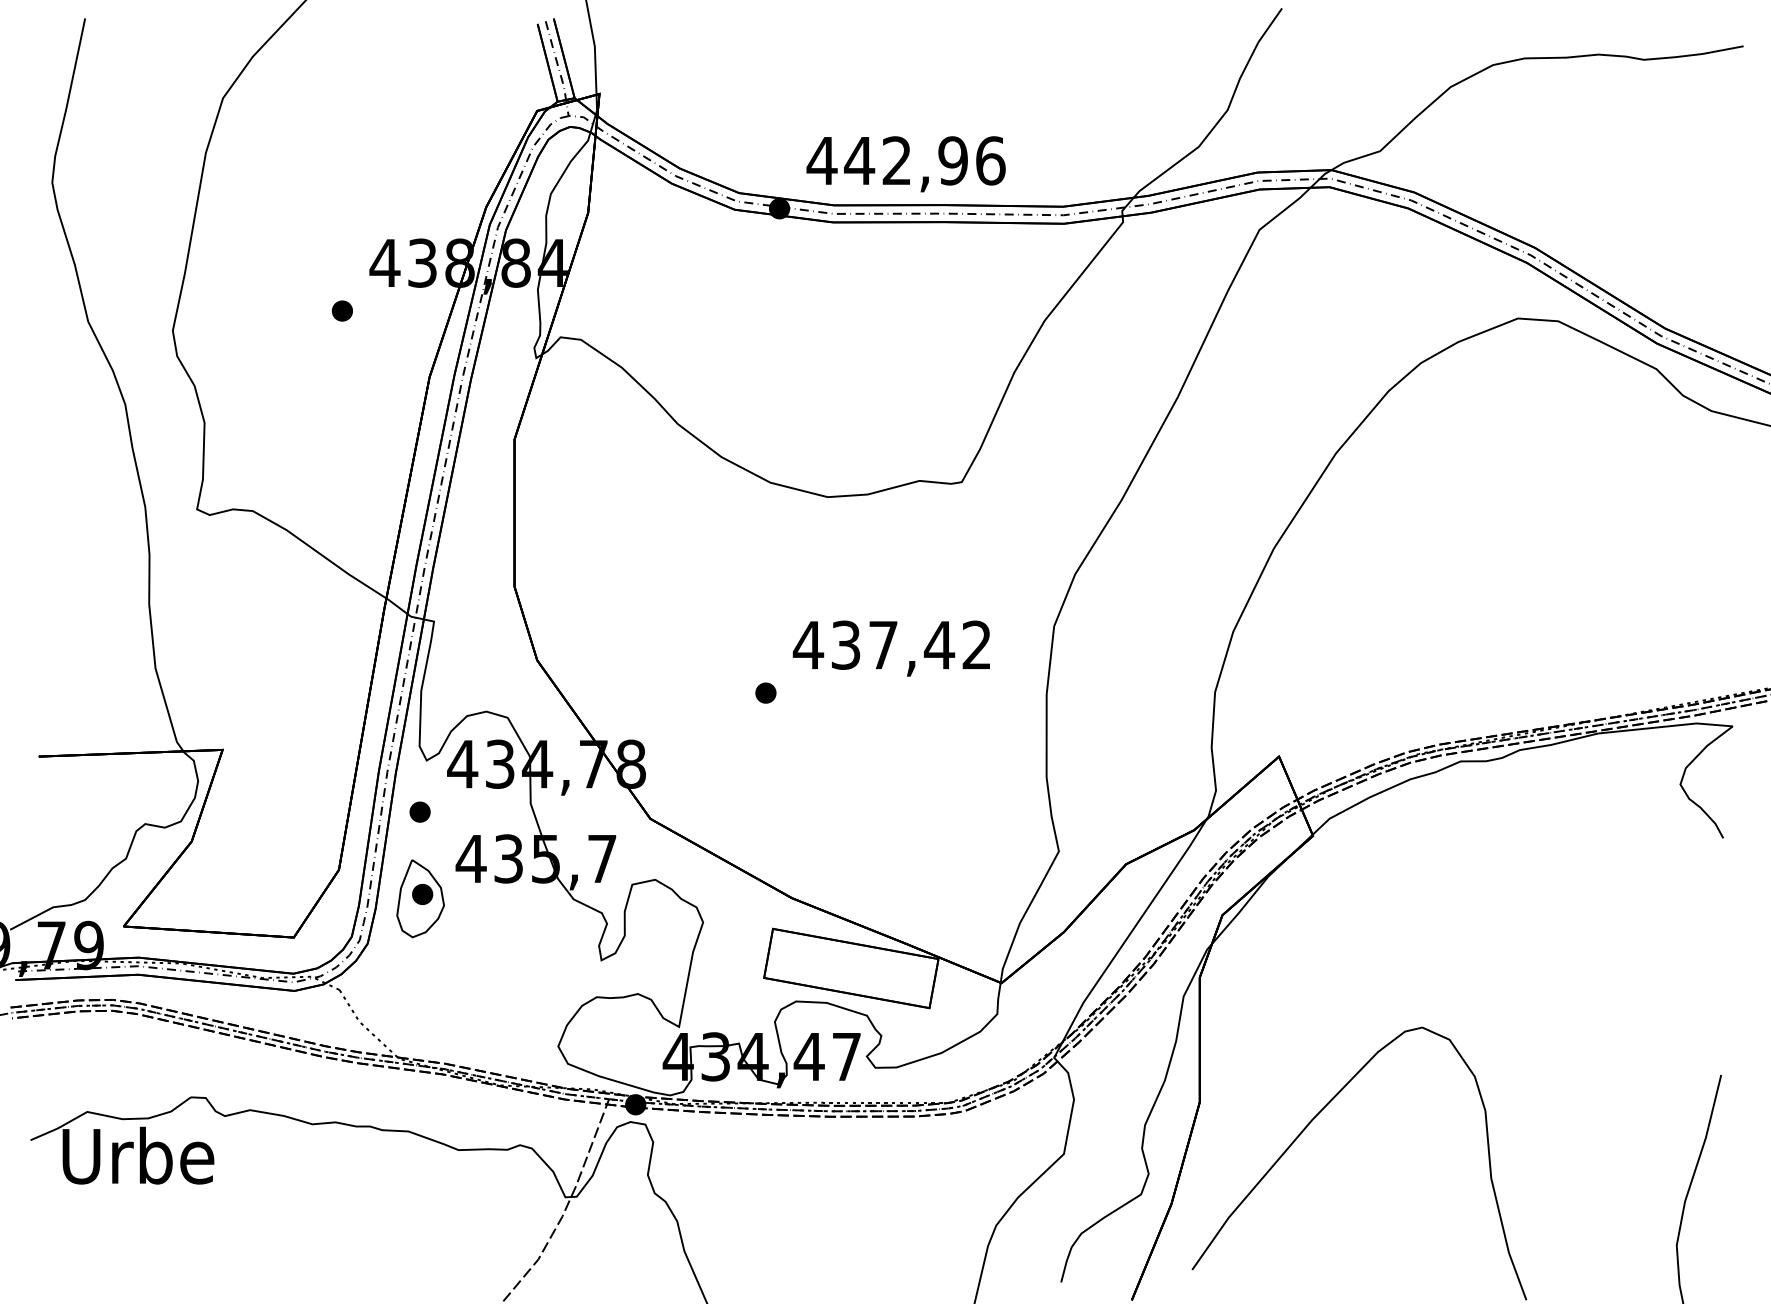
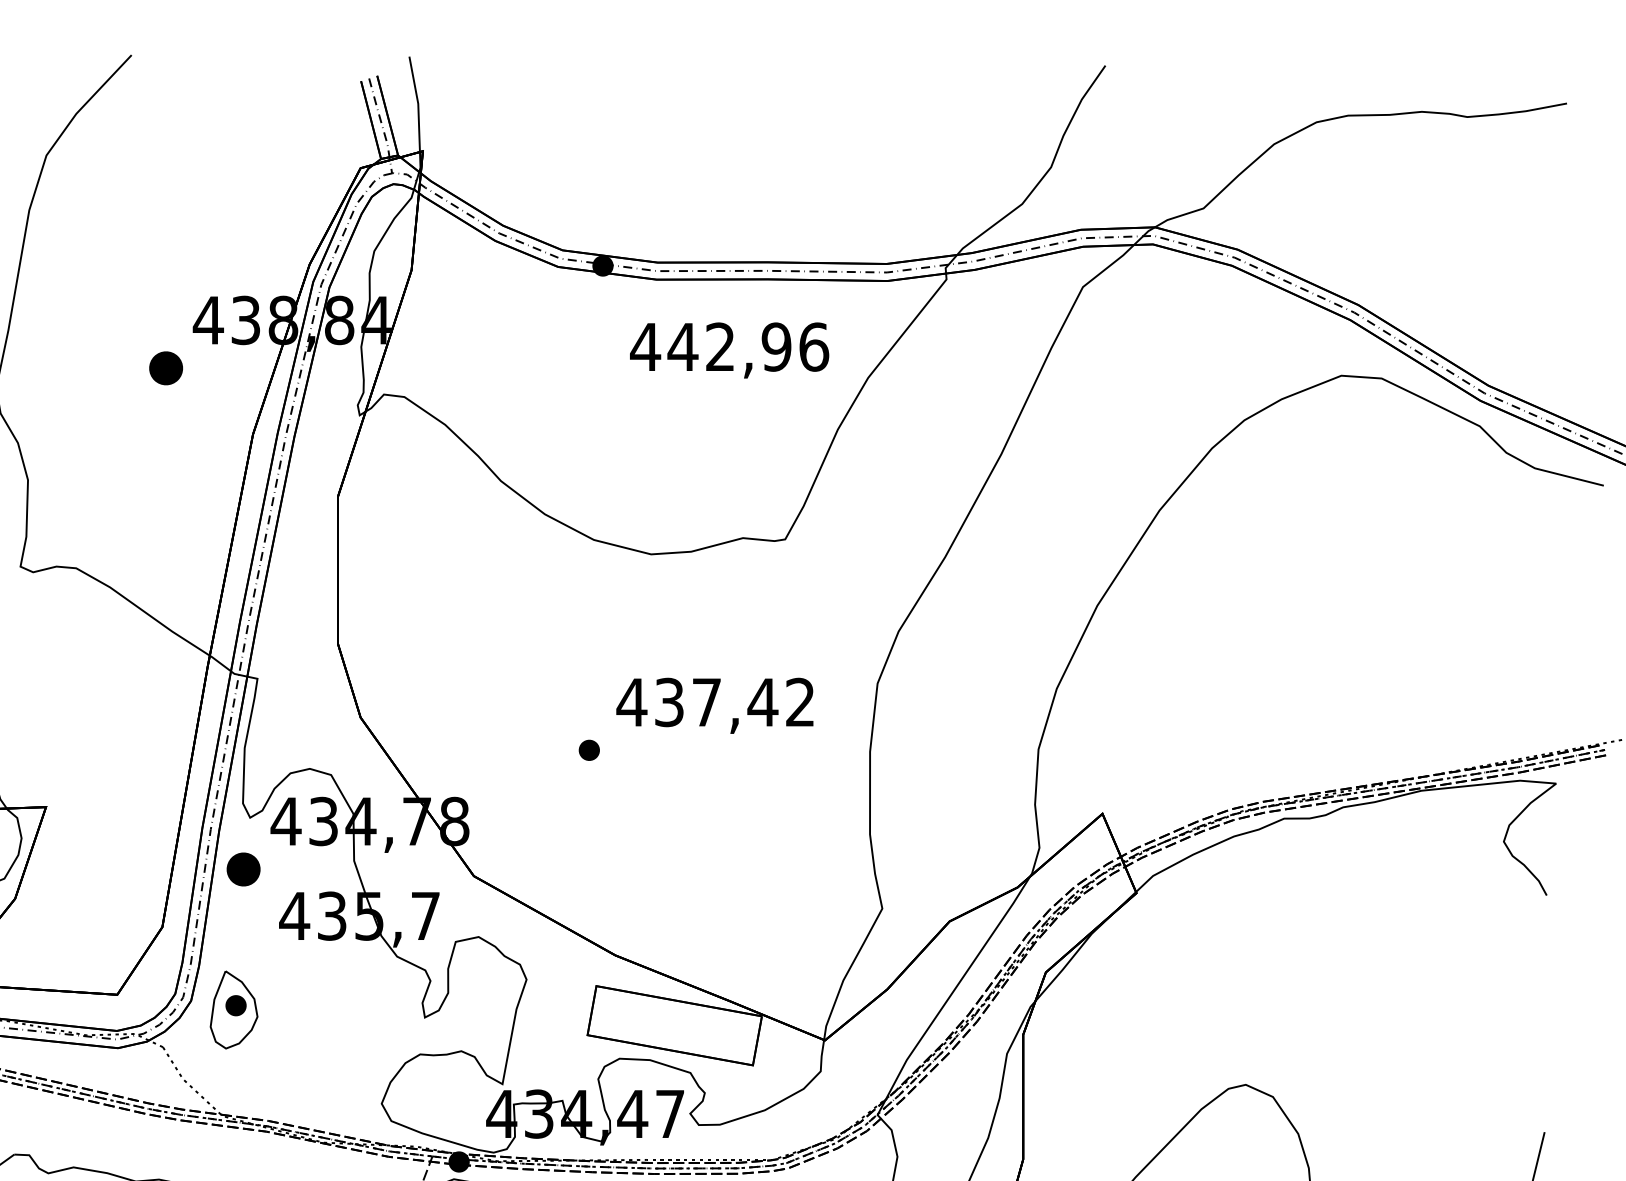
text: (905, 164) -> (728, 350), moved
part: (341, 310) -> (164, 367), size x1.6
part: (419, 811) -> (242, 868), size x1.6
part: (420, 898) -> (233, 1009), moved

